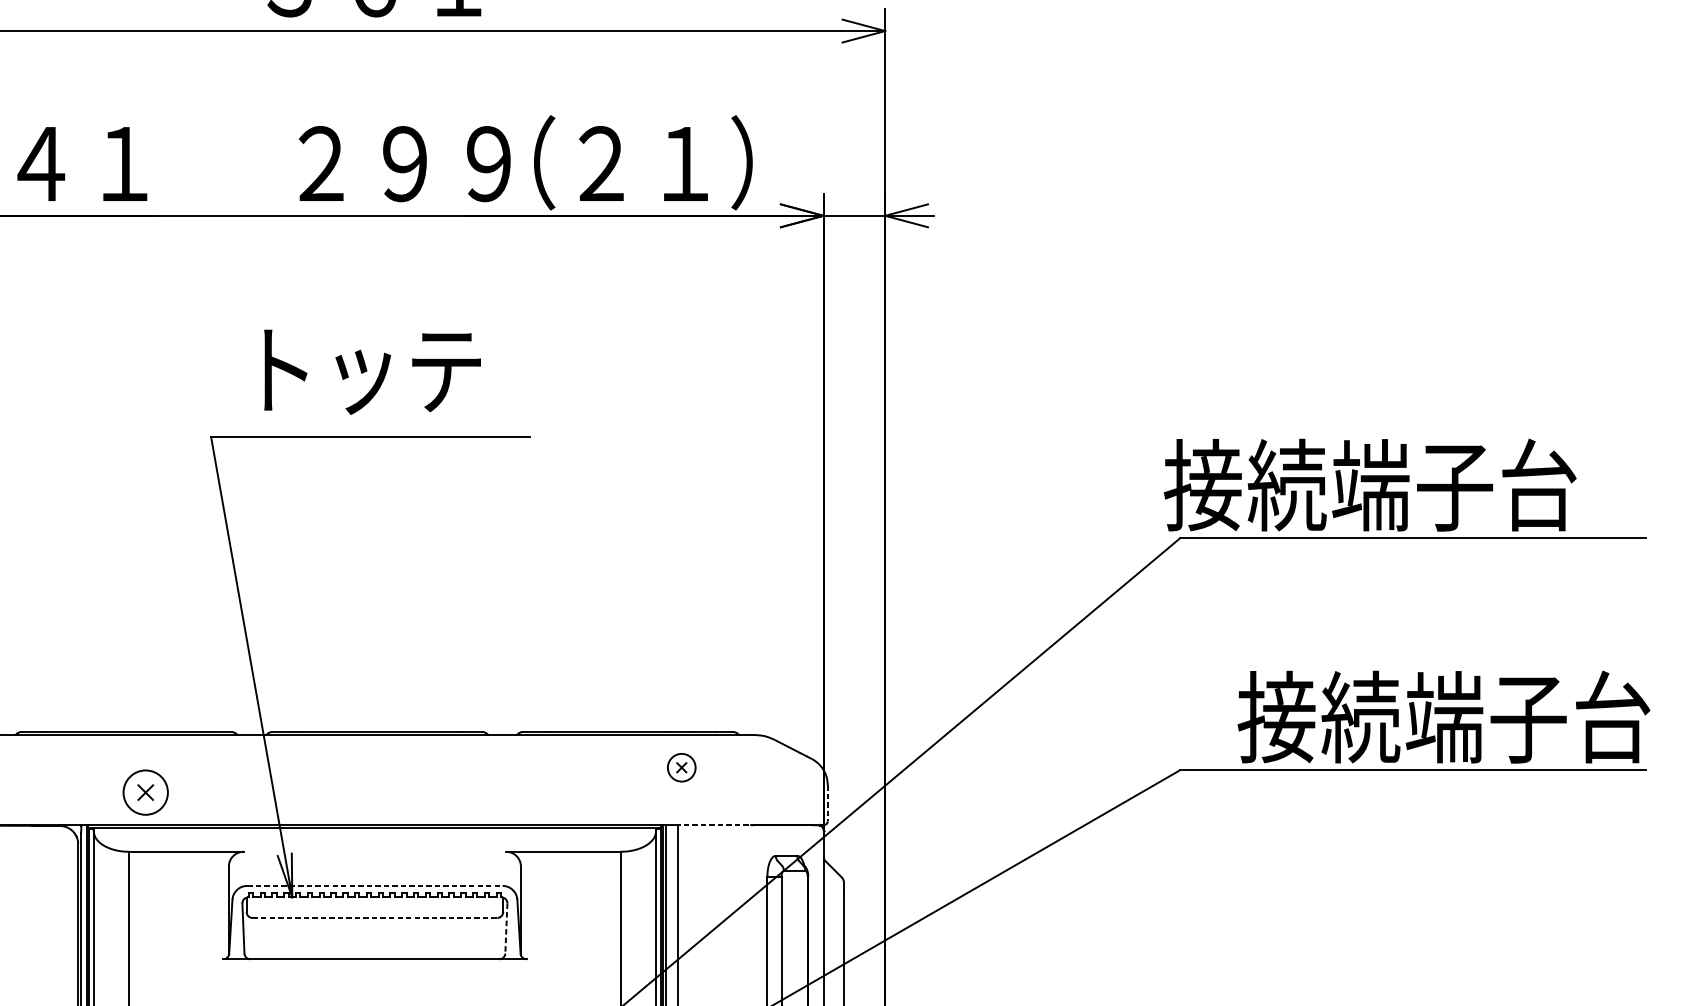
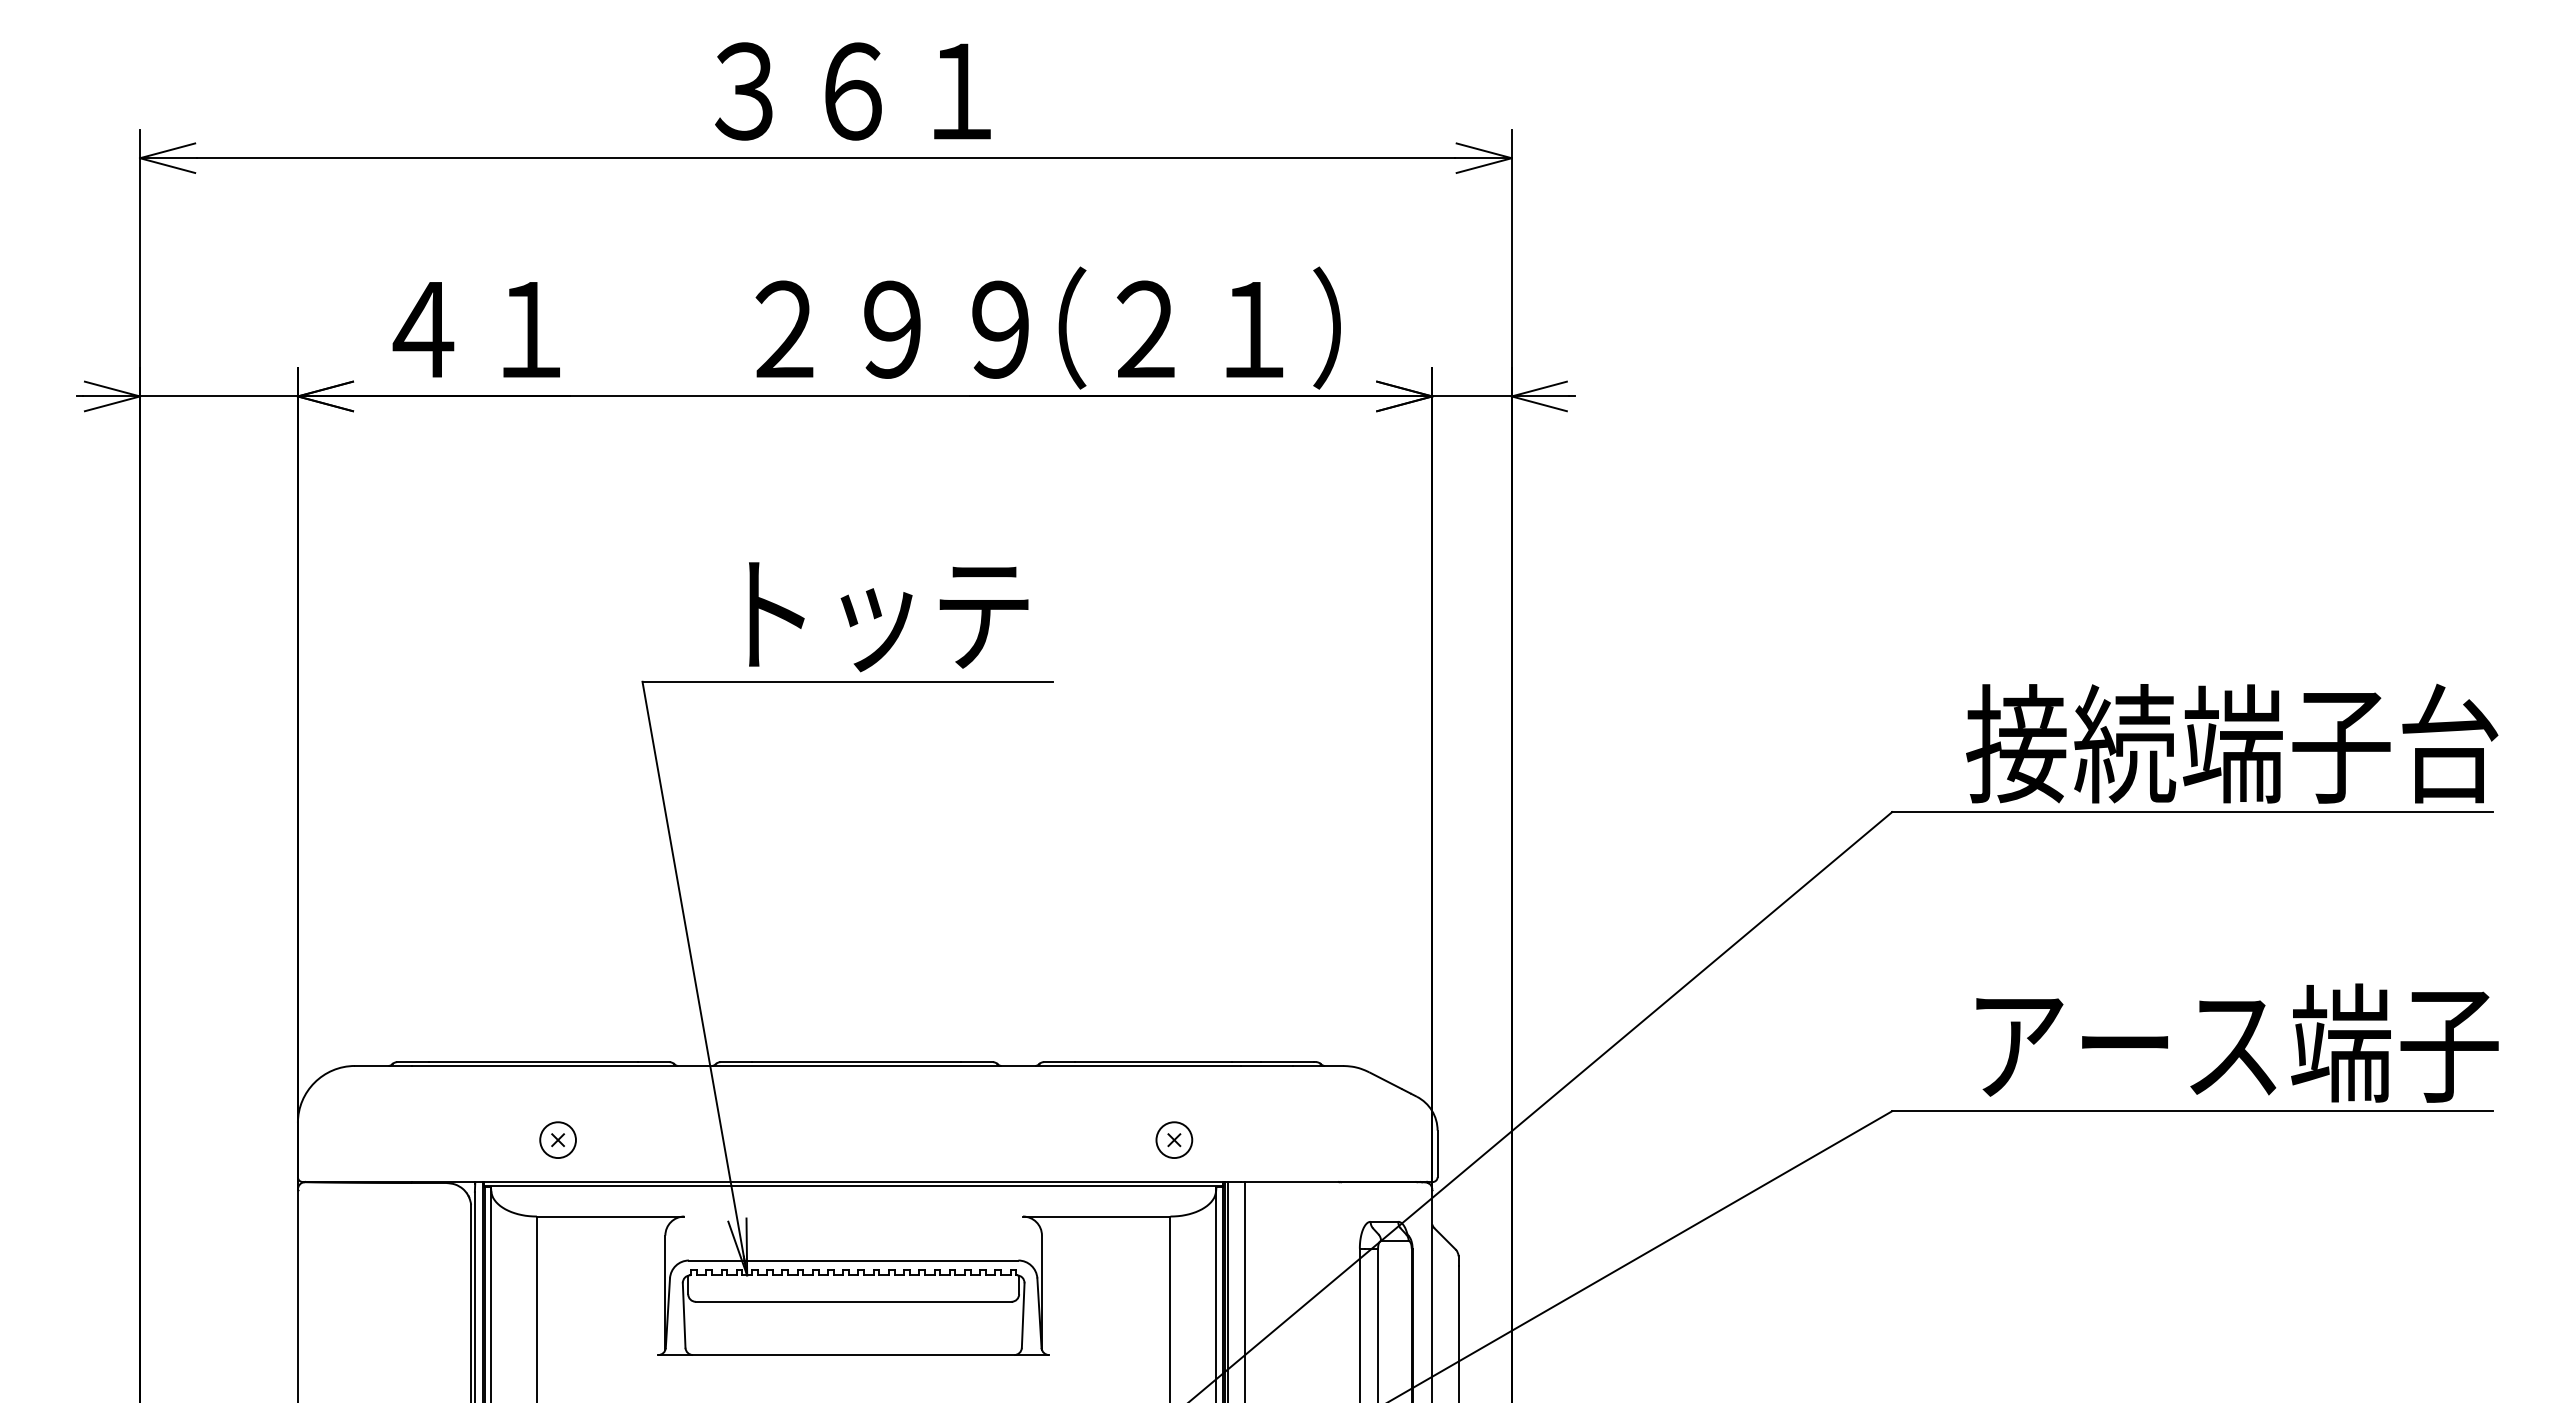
text: (372, 372) -> (888, 617), moved
text: (1370, 484) -> (2232, 743), moved
text: (1444, 716) -> (2232, 1042), 接続端子台 -> アース端子
part: (681, 767) -> (1174, 1139), moved
part: (145, 792) -> (557, 1139), size x0.62
line: (827, 803) -> (1437, 1154), dashed -> solid
line: (714, 825) -> (1291, 1182), dashed -> solid
line: (374, 885) -> (853, 1260), dashed -> solid
line: (374, 917) -> (853, 1301), dashed -> solid
line: (506, 929) -> (1023, 1316), dashed -> solid

